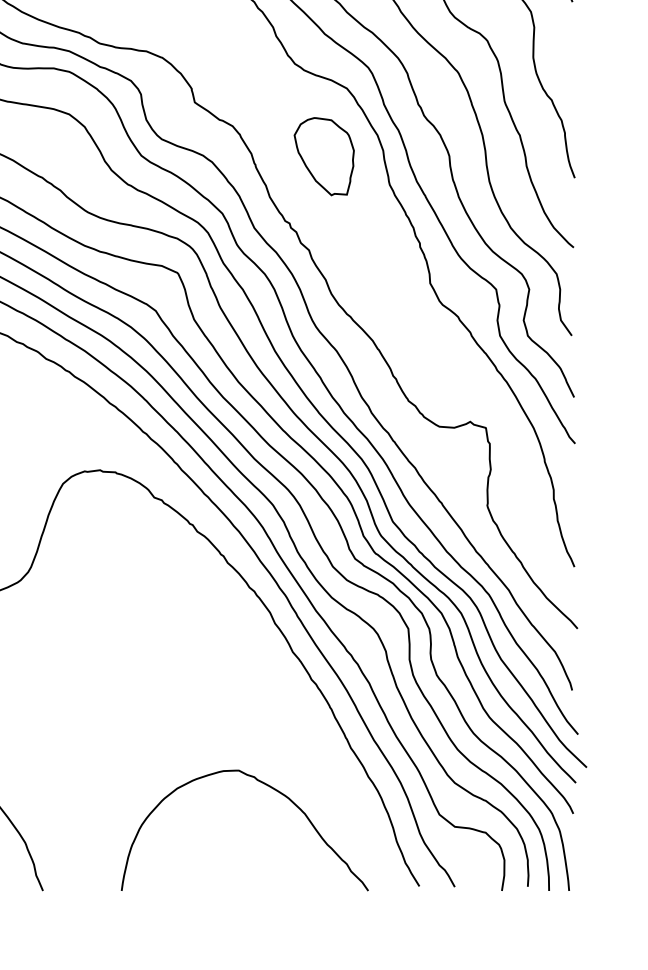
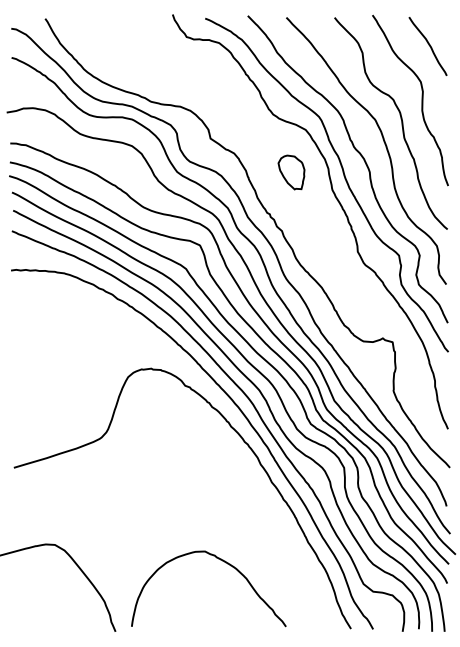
part: (324, 156) -> (291, 172), size x0.7
curve: (271, 789) -> (225, 563), moved

